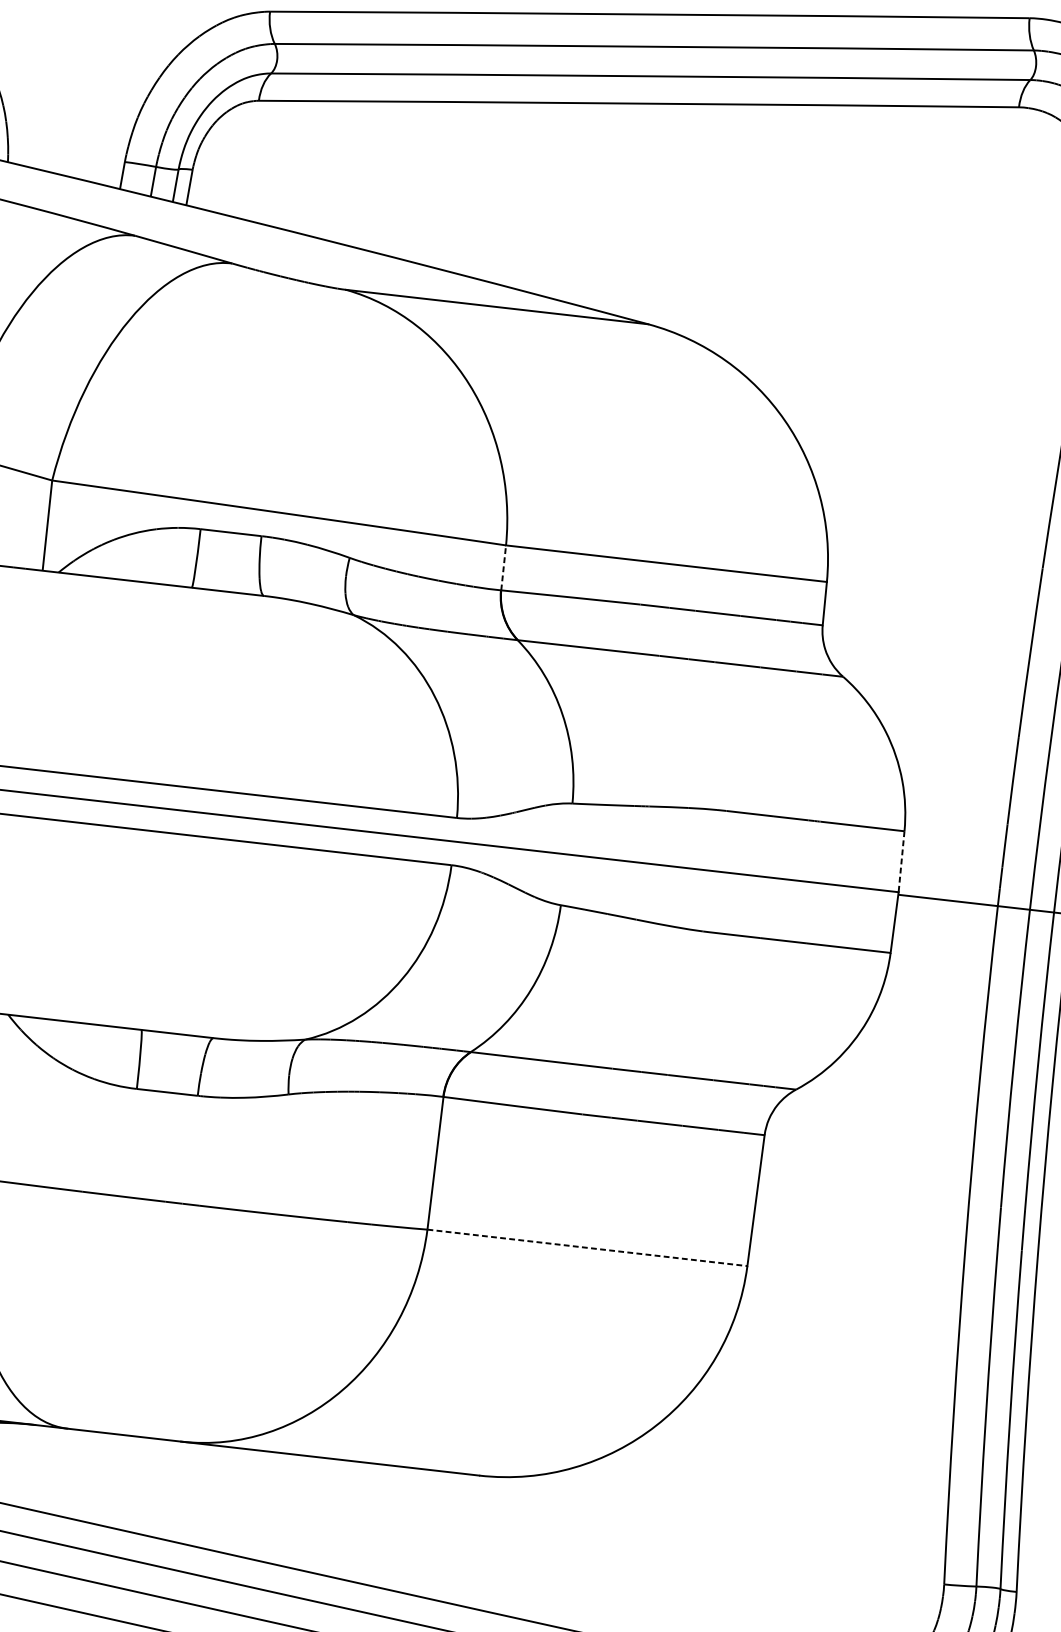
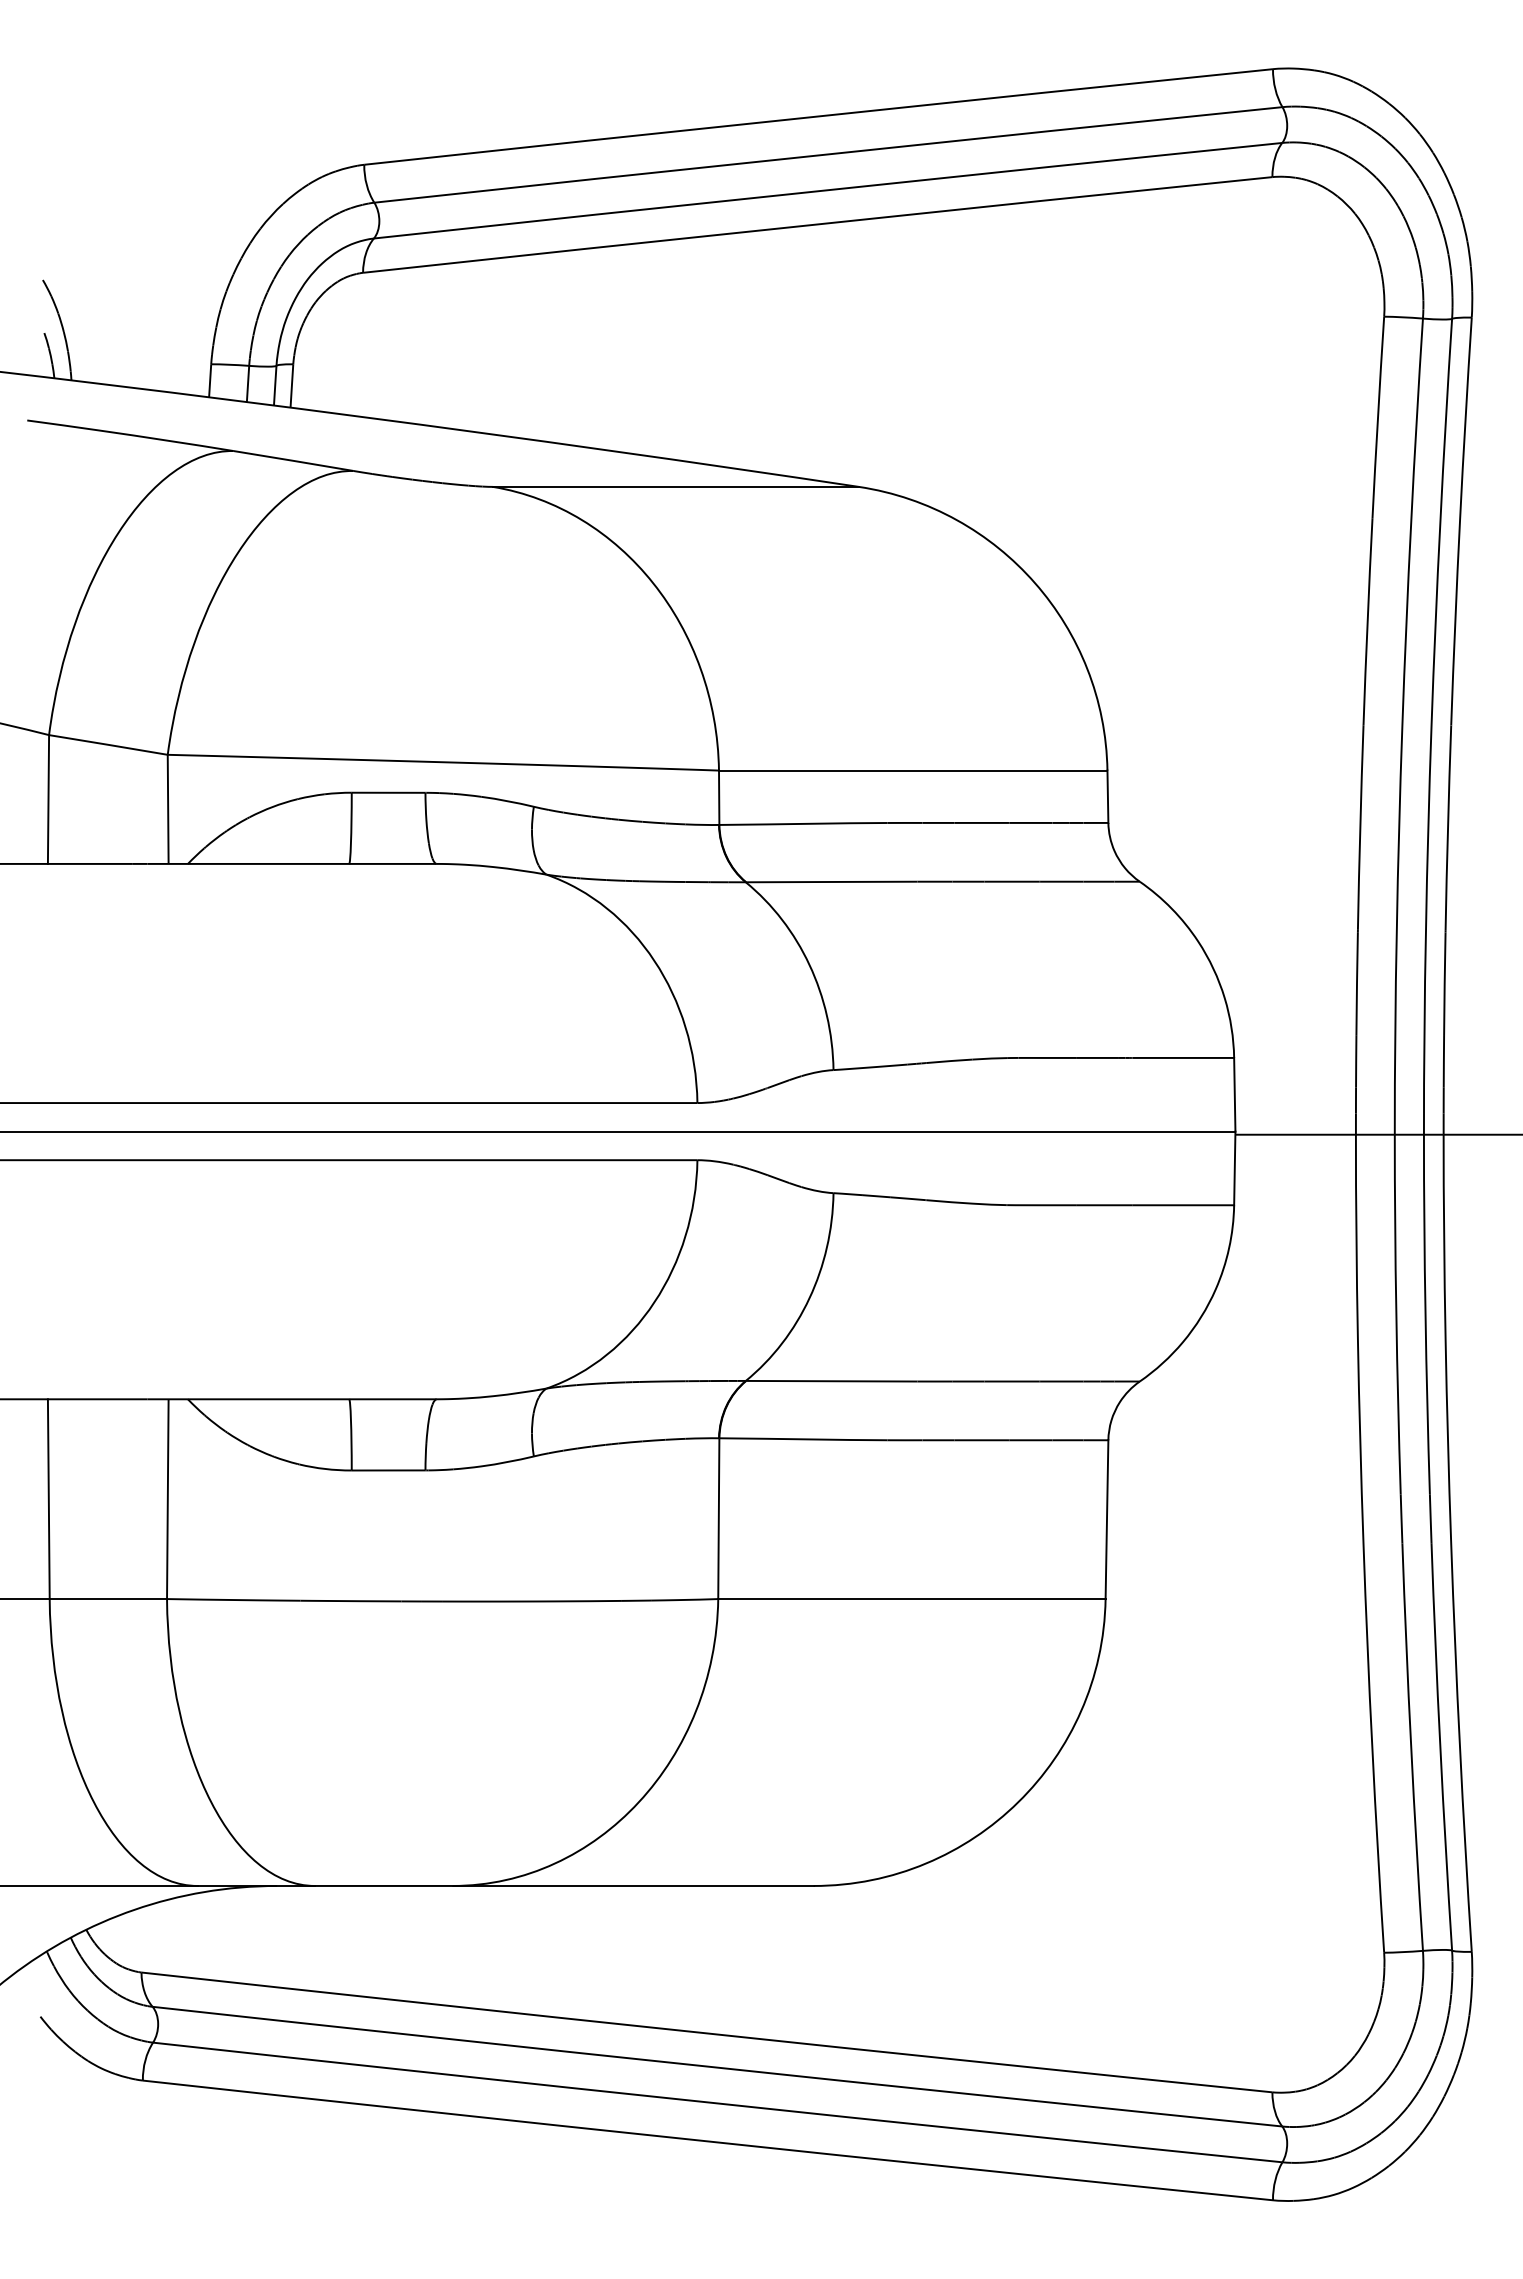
line: (503, 567) -> (719, 797), dashed -> solid
line: (901, 861) -> (1234, 1094), dashed -> solid
line: (587, 1248) -> (911, 1599), dashed -> solid

